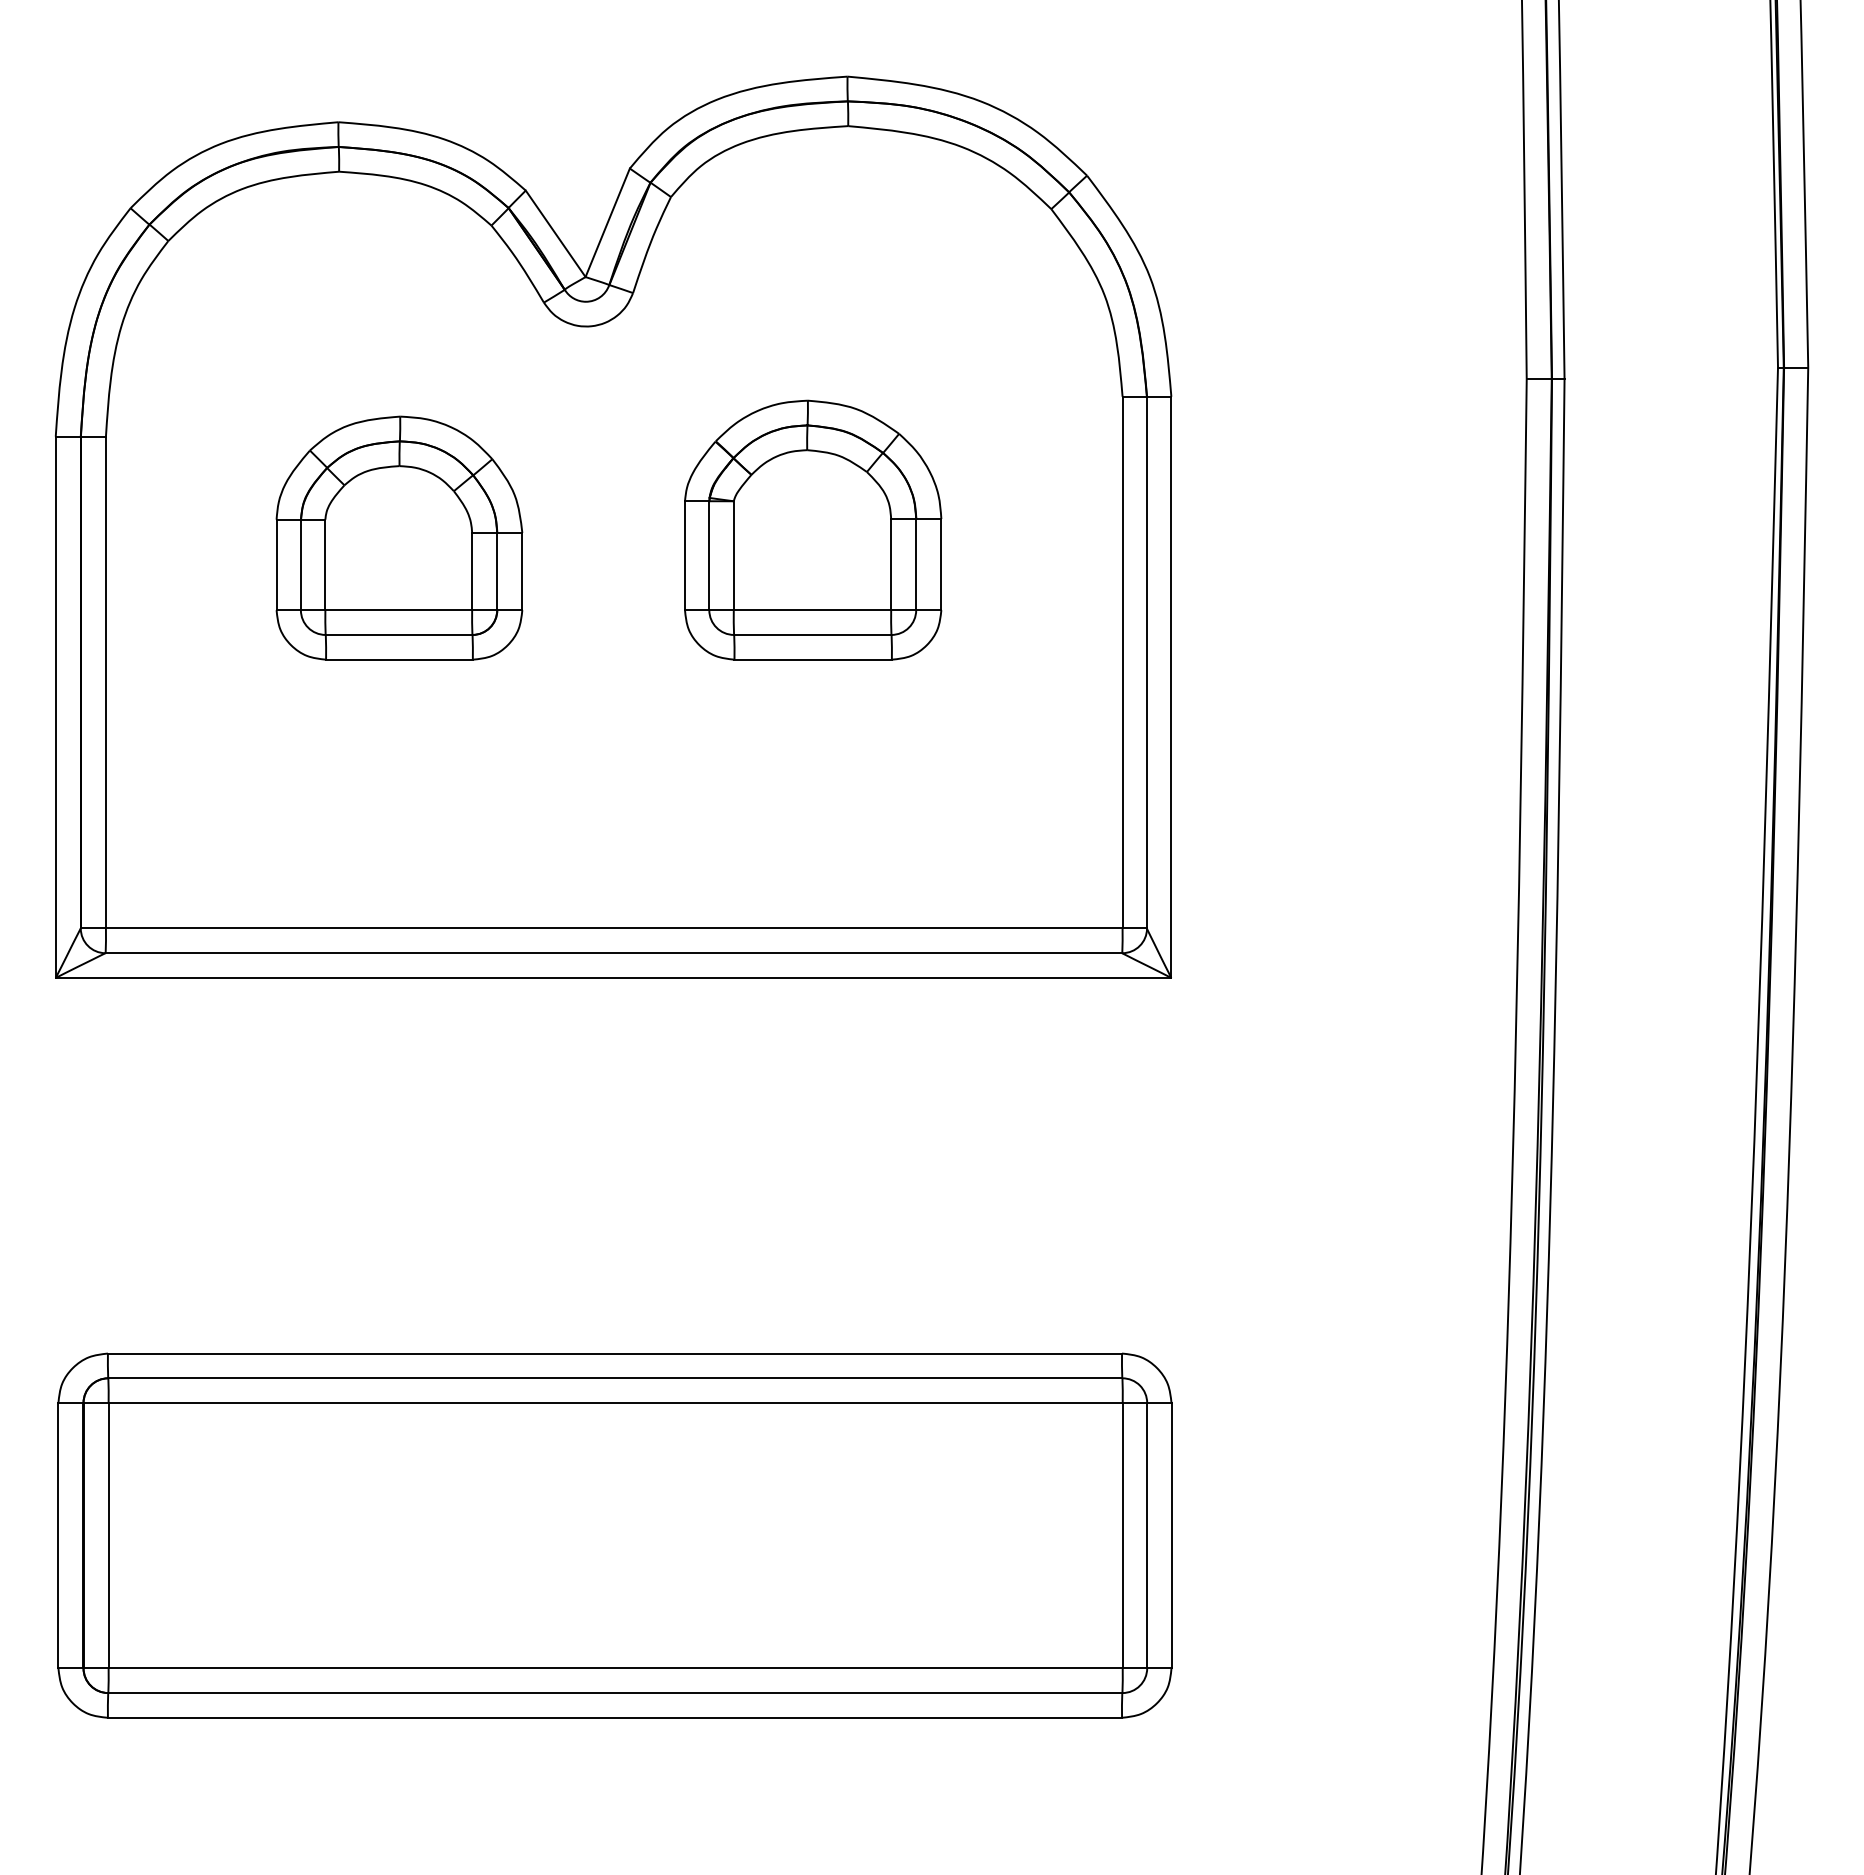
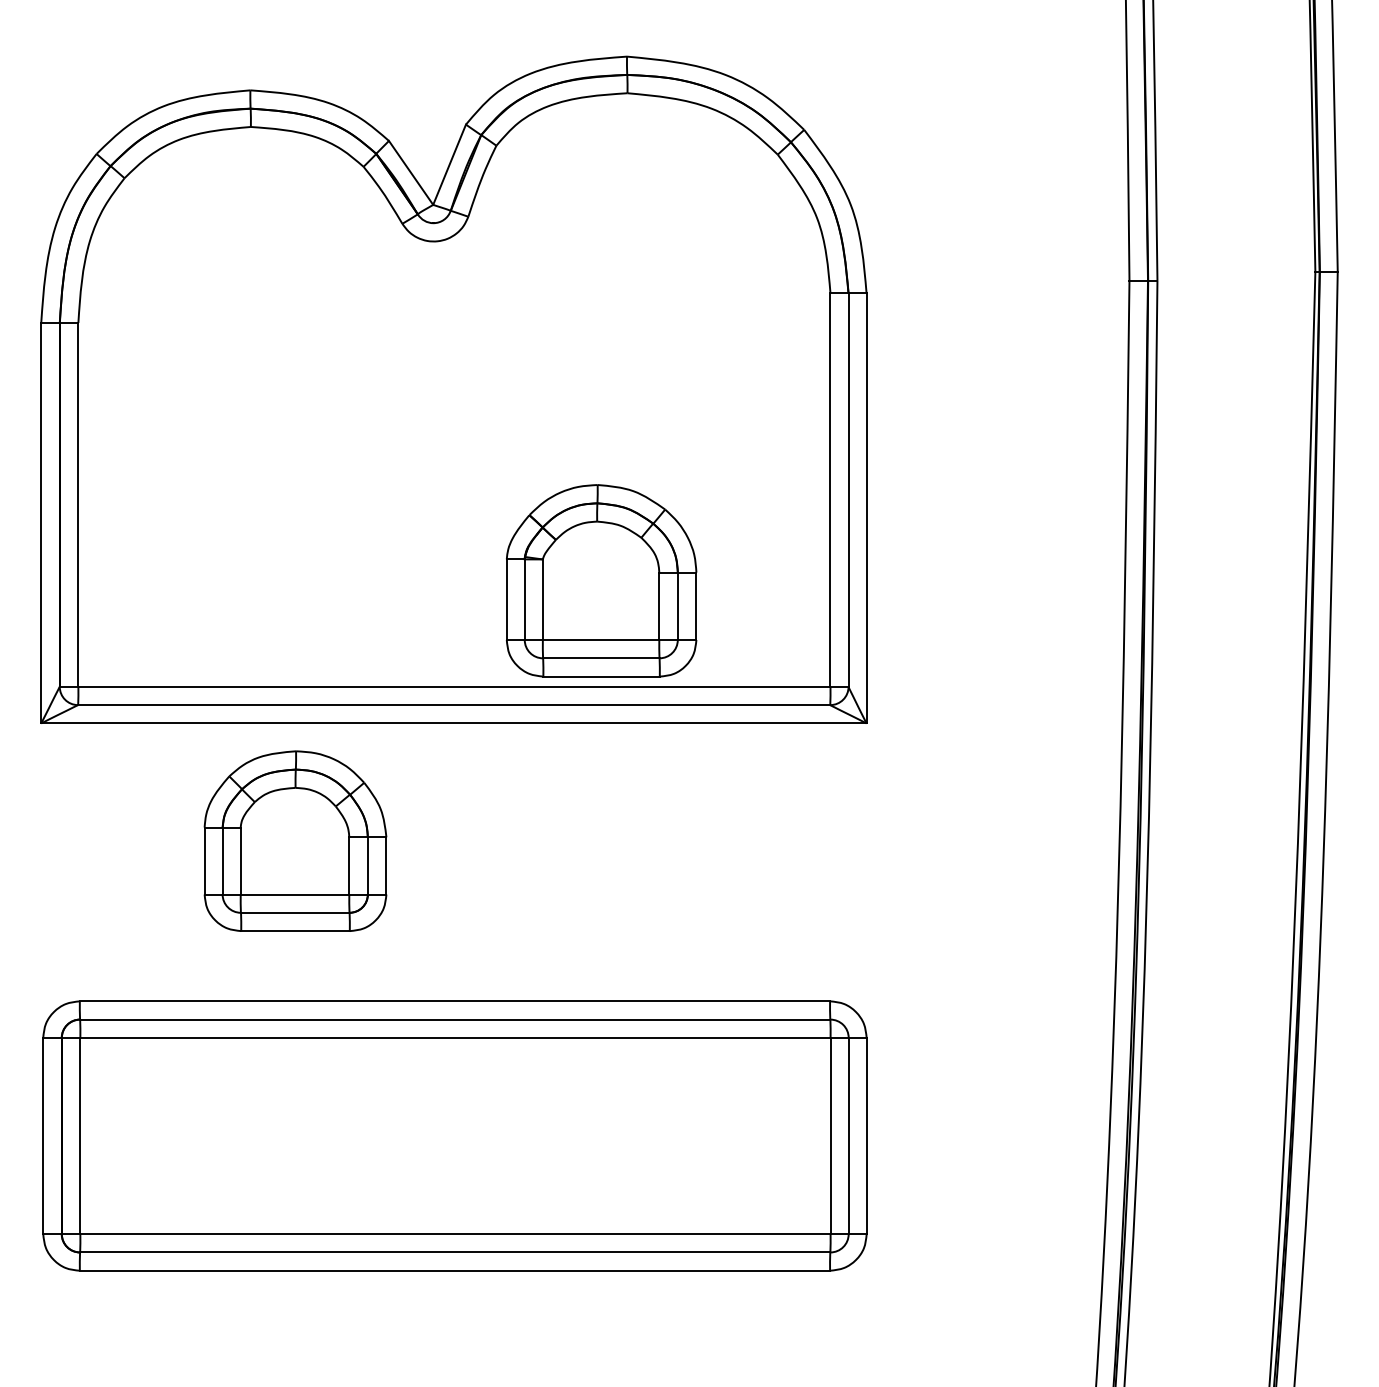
part: (813, 529) -> (601, 580), moved
part: (399, 537) -> (295, 840), moved

